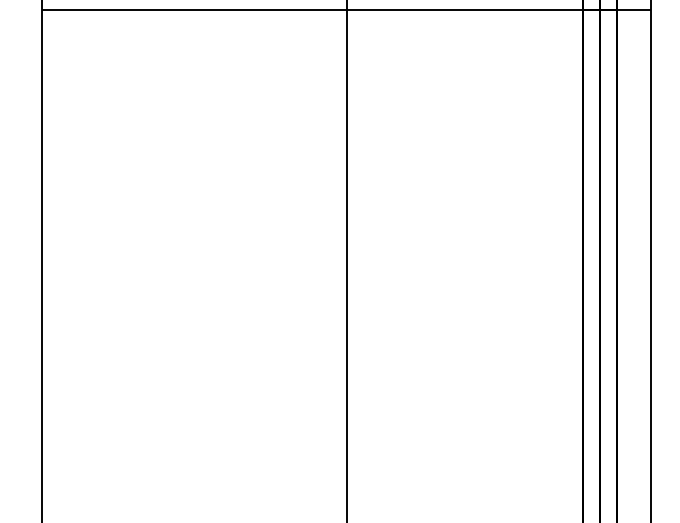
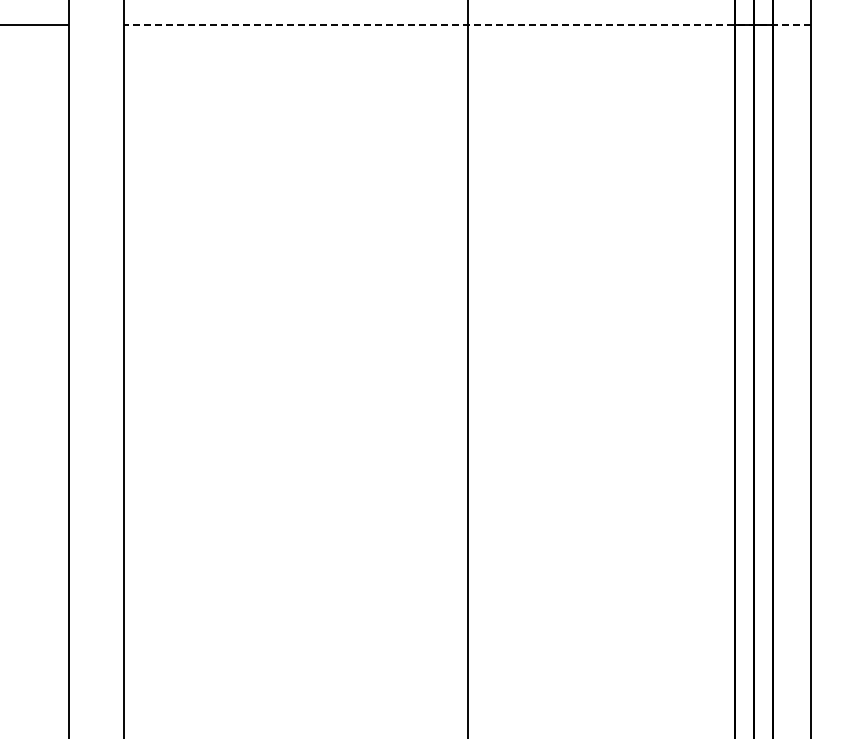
line: (346, 10) -> (467, 24), solid -> dashed

